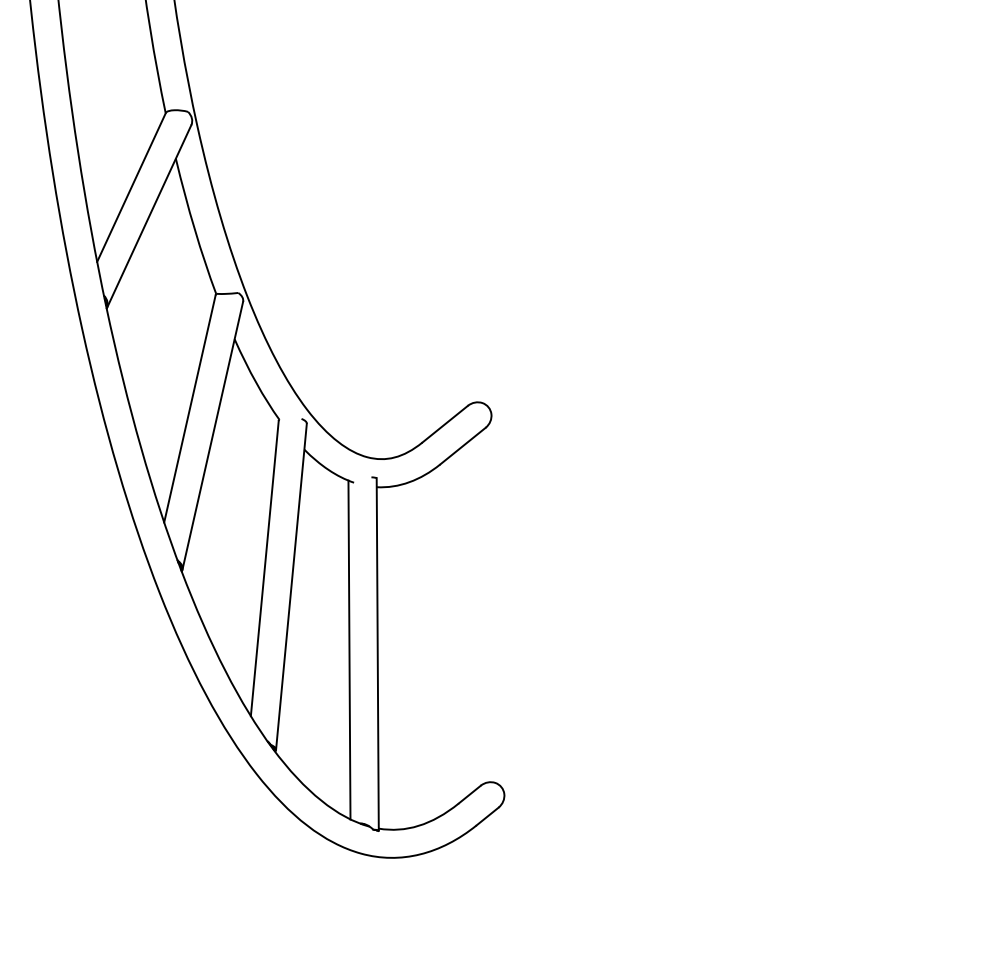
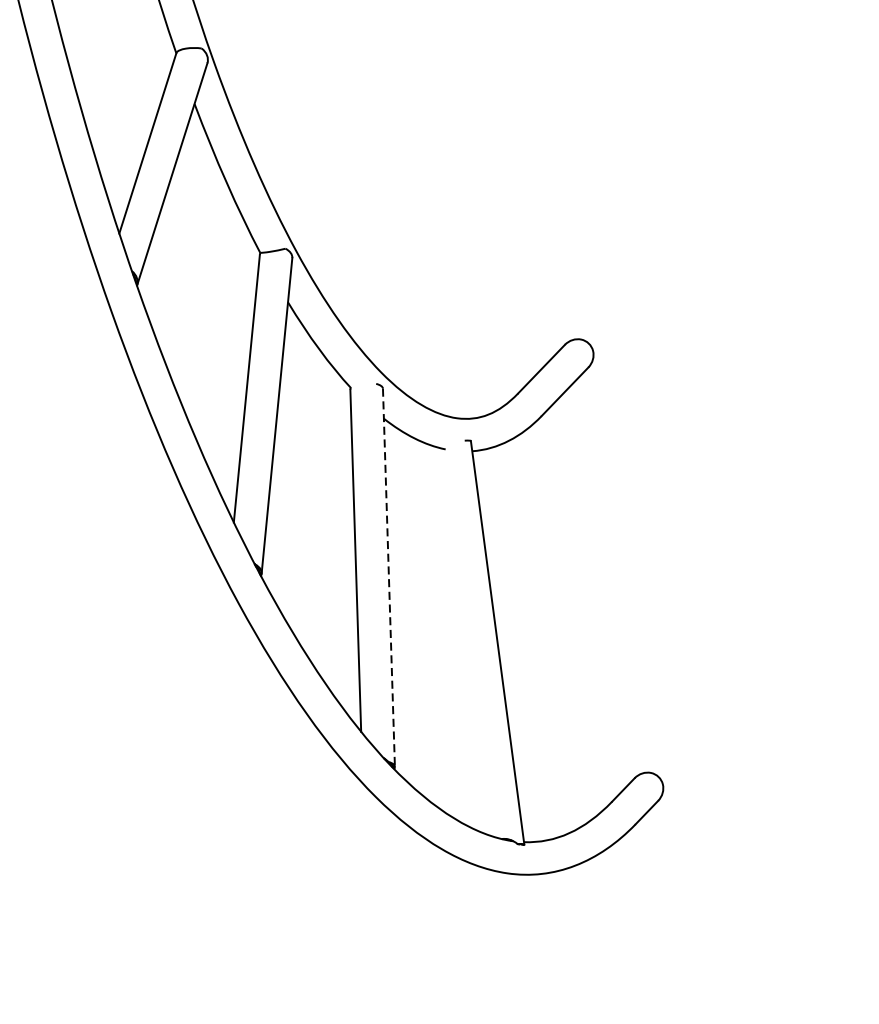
line: (291, 586) -> (388, 577), solid -> dashed
line: (349, 649) -> (464, 641), removed

